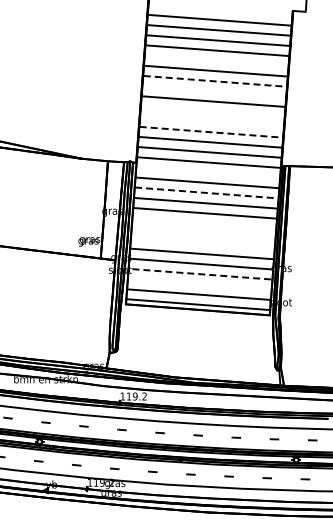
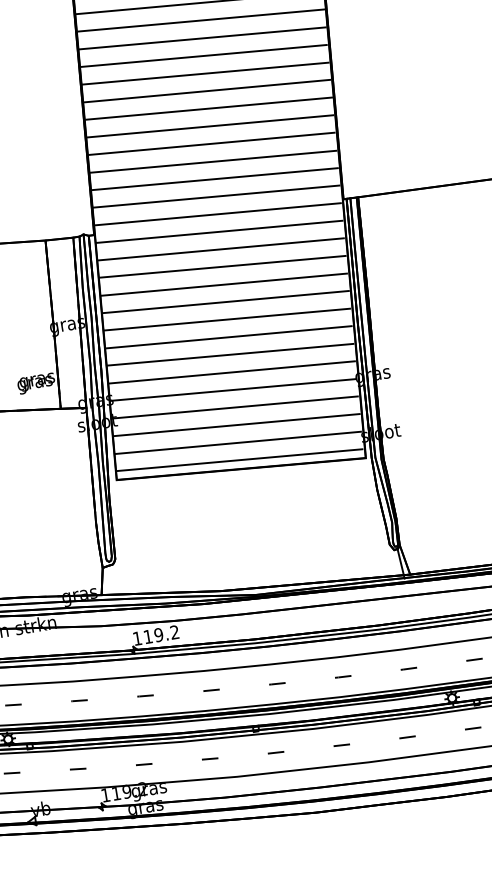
line: (216, 60) -> (202, 37), added
line: (215, 81) -> (206, 73), dashed -> solid
line: (213, 91) -> (206, 91), added
line: (212, 111) -> (210, 125), added
line: (211, 121) -> (211, 143), added
line: (211, 132) -> (214, 162), dashed -> solid
line: (207, 172) -> (218, 231), added
line: (206, 192) -> (222, 266), dashed -> solid
line: (203, 223) -> (226, 319), added
line: (203, 233) -> (229, 336), added
line: (202, 243) -> (230, 354), added
line: (199, 274) -> (234, 408), dashed -> solid
line: (199, 284) -> (236, 425), added

